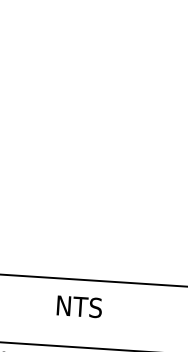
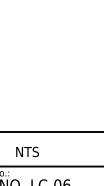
text: (79, 305) -> (27, 151), moved

